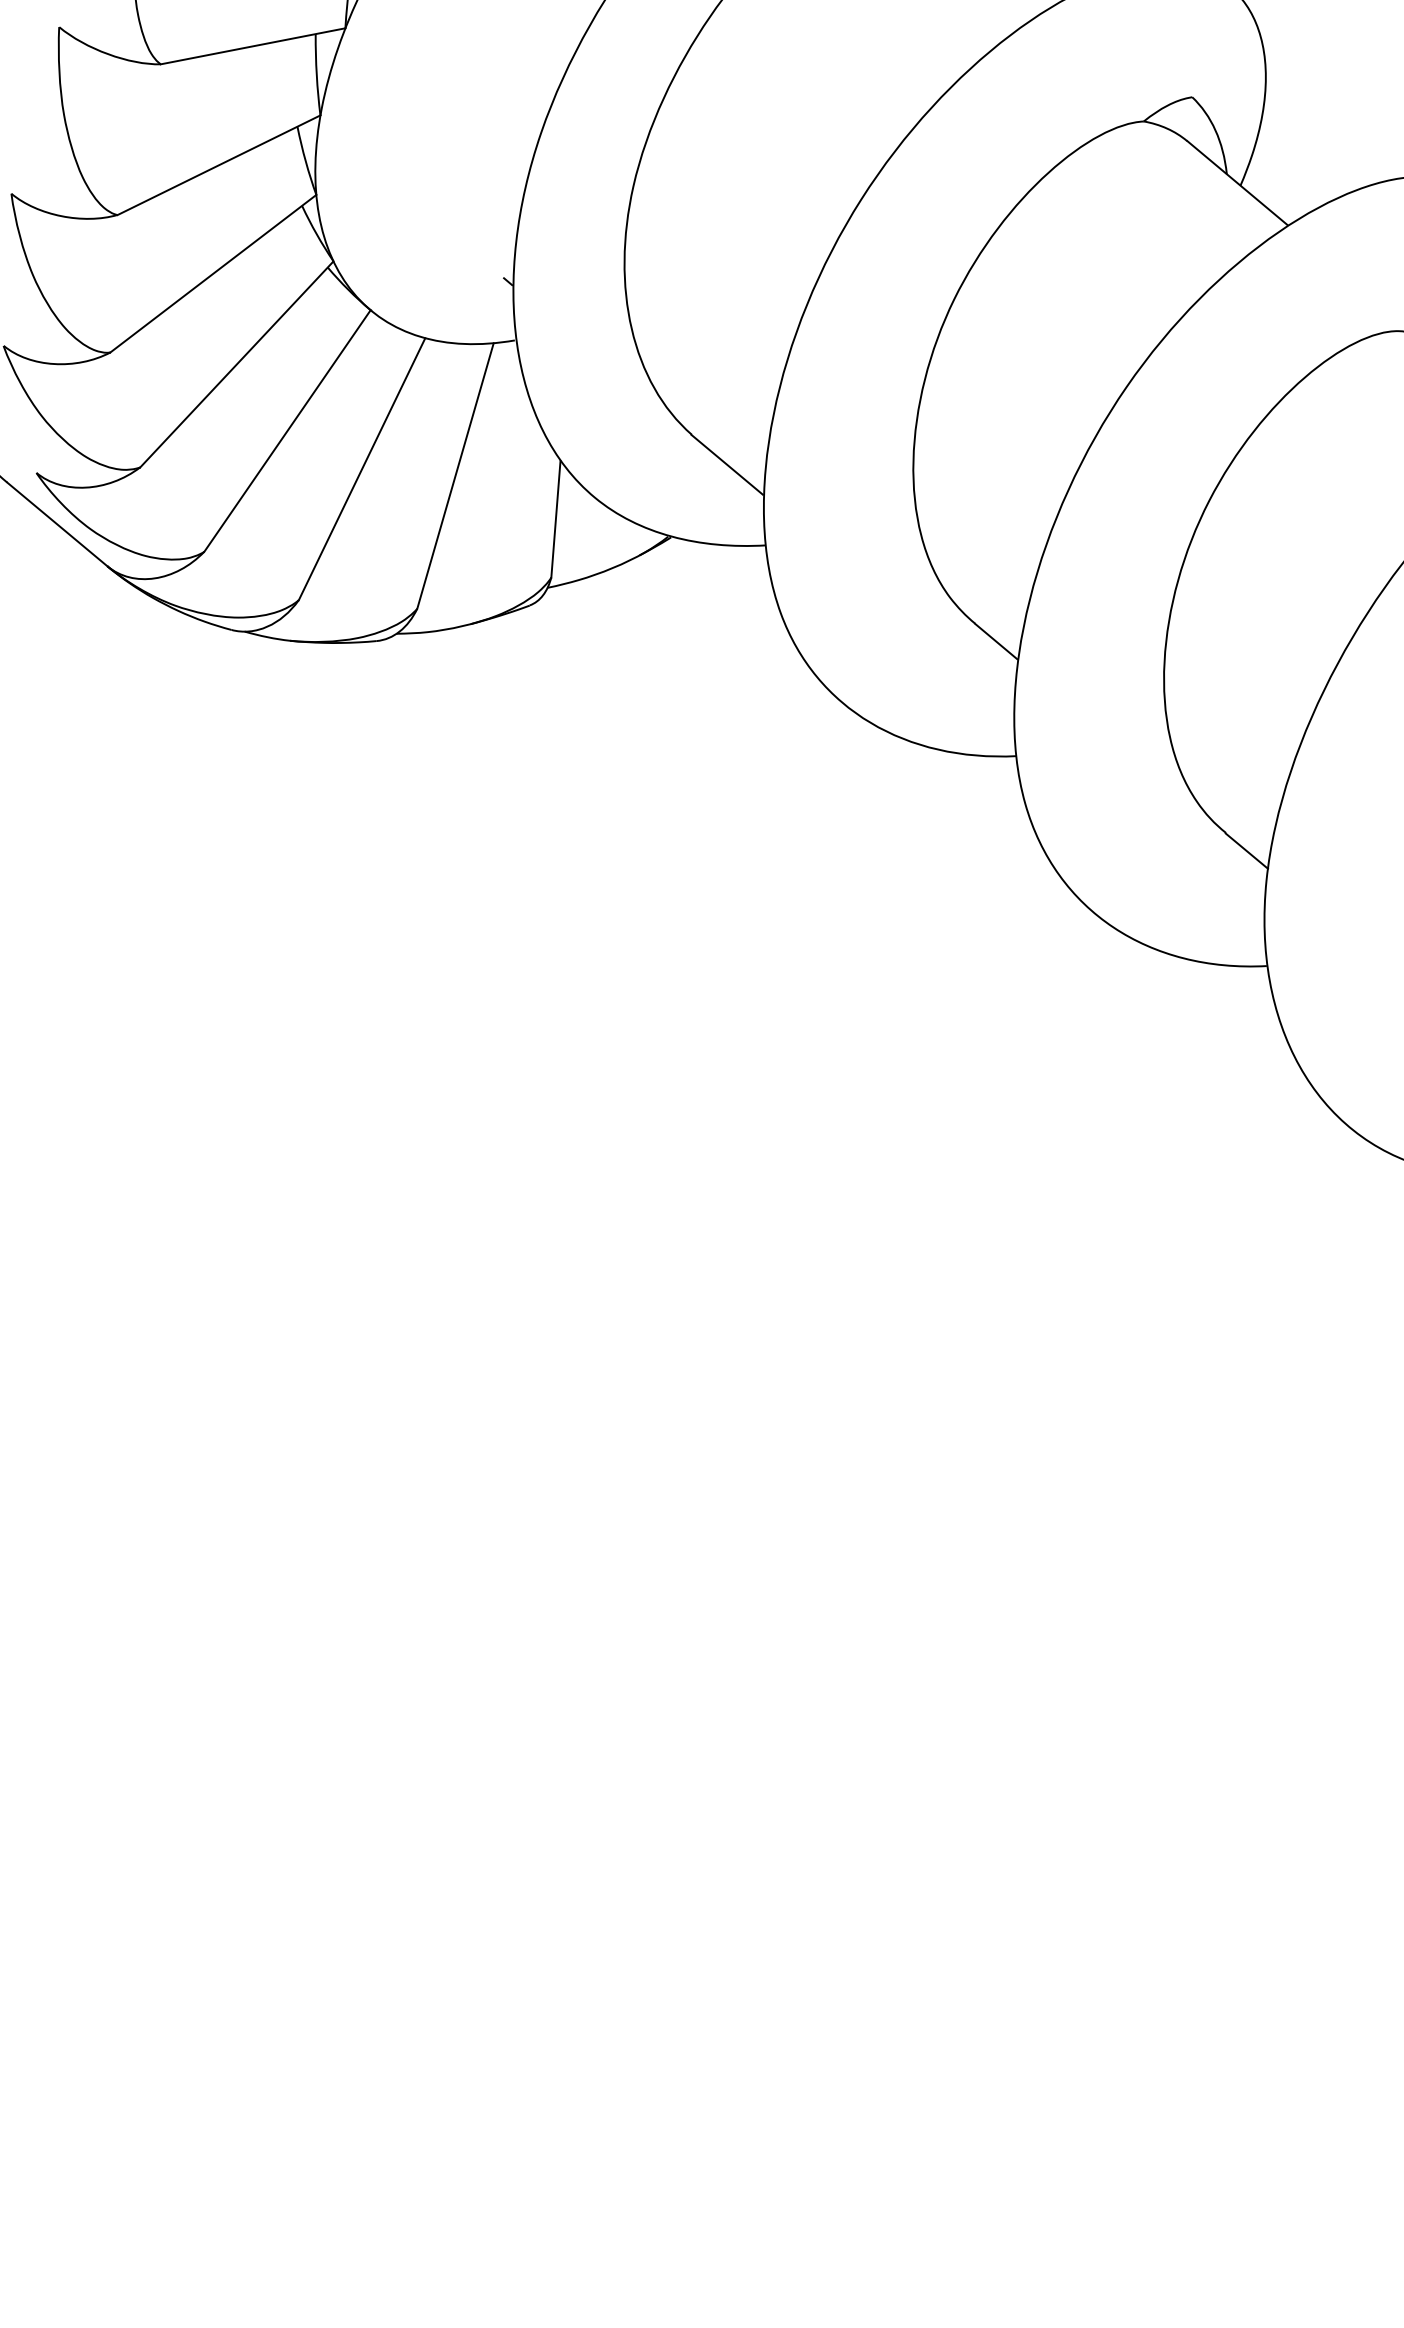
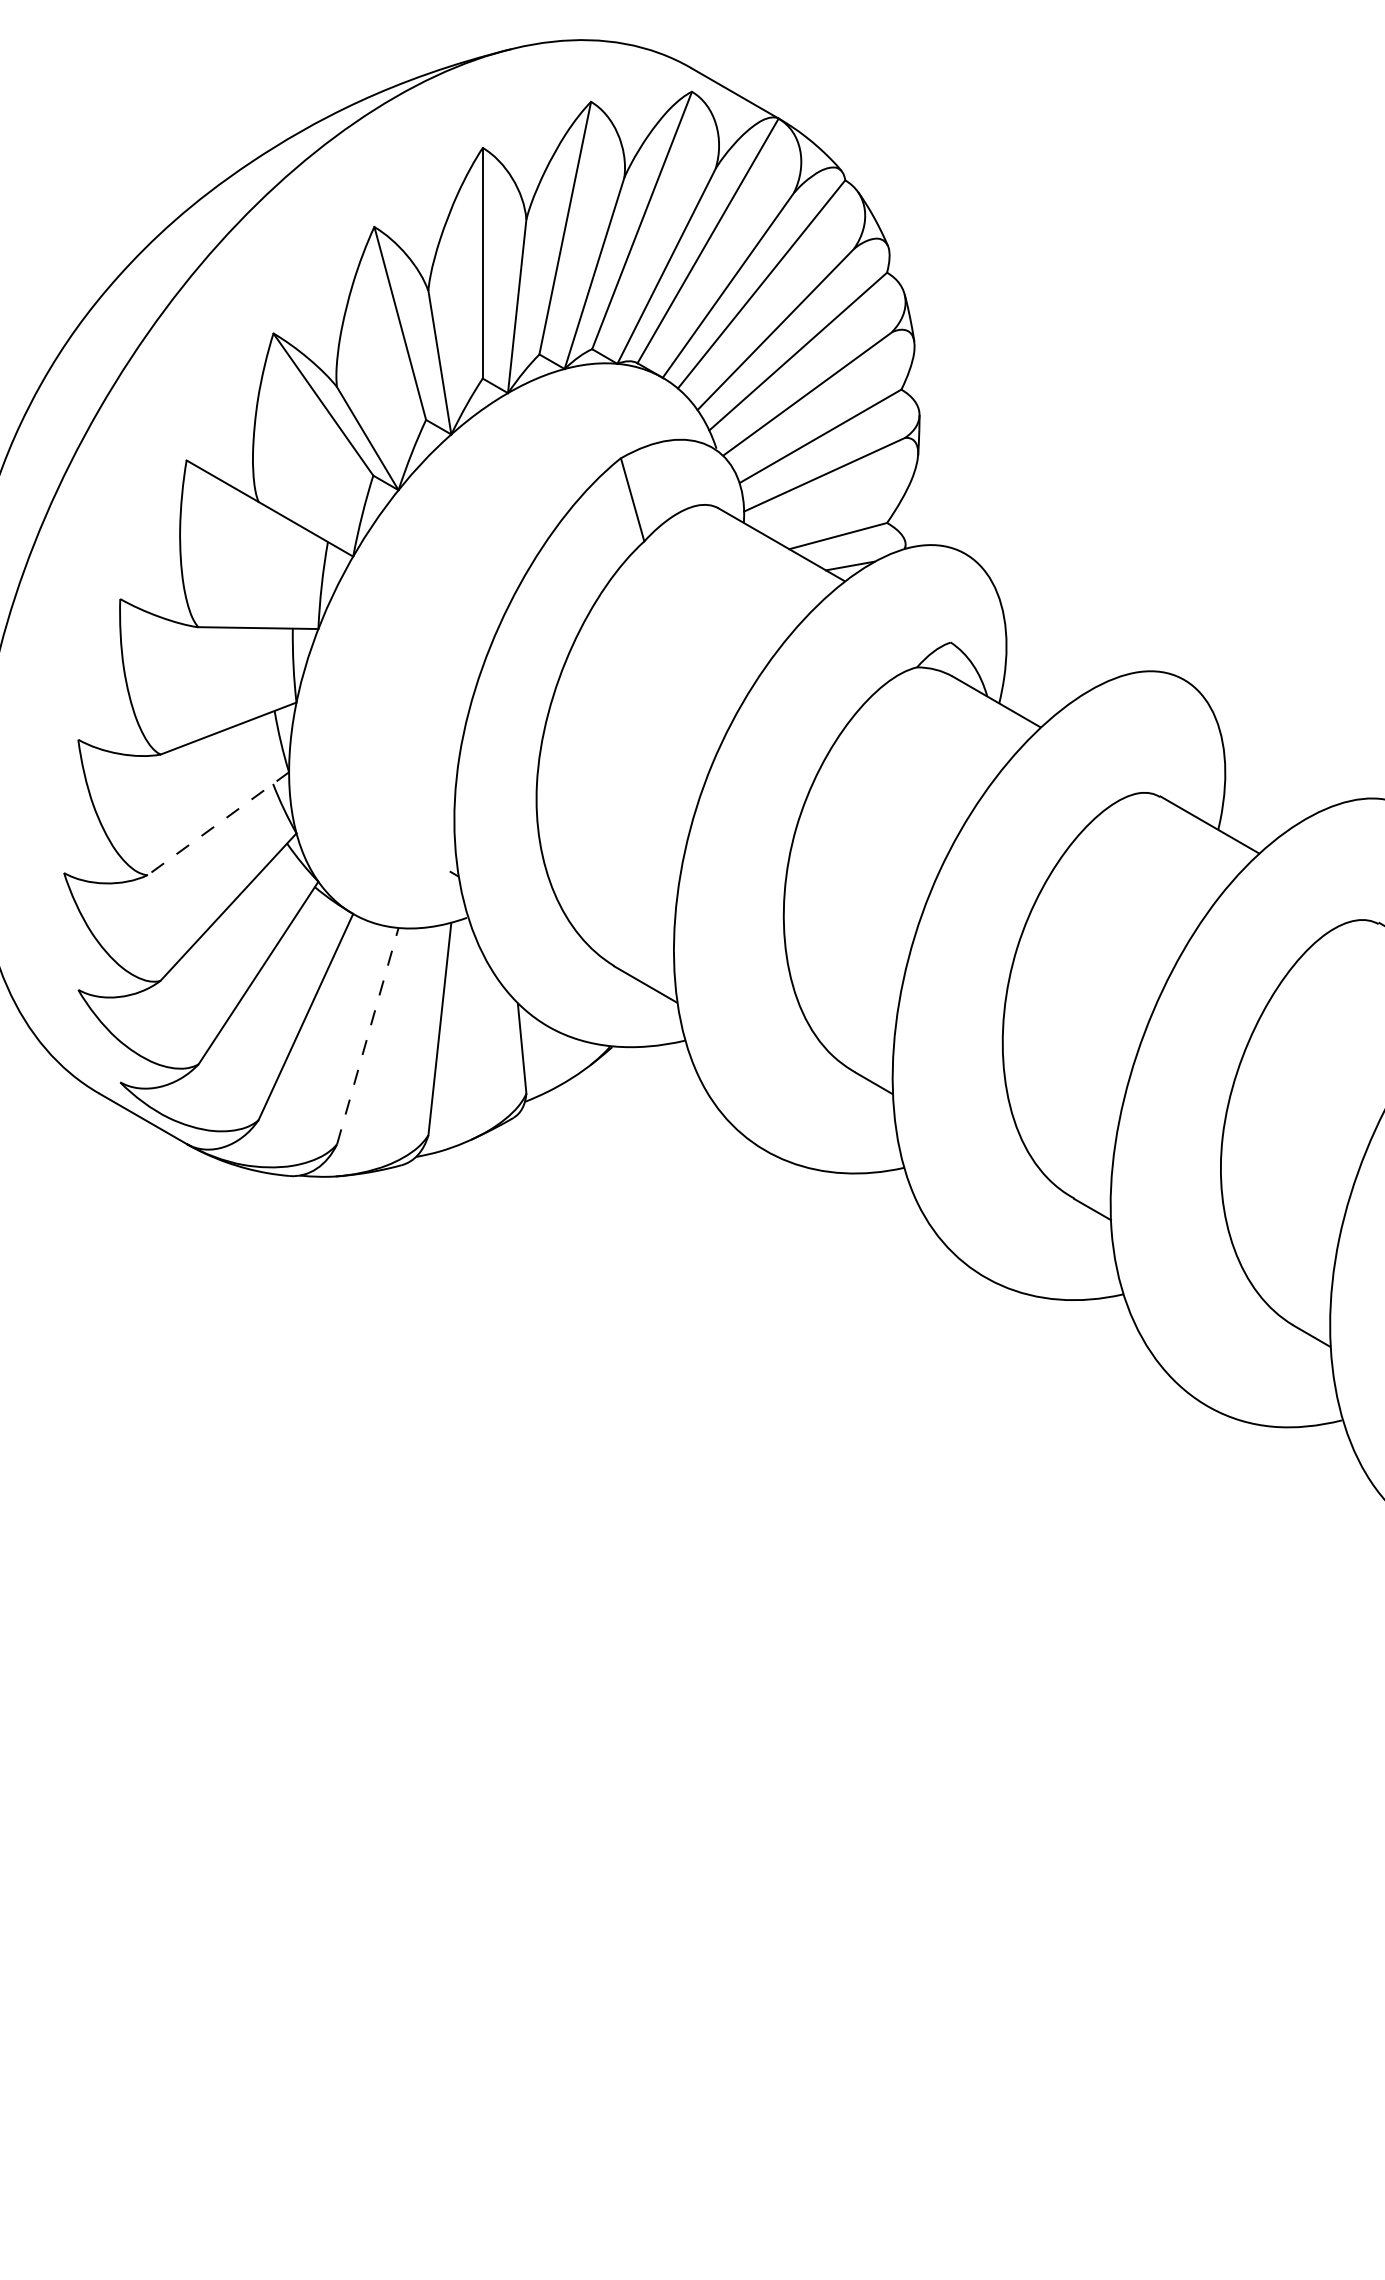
line: (219, 165) -> (218, 823), solid -> dashed
line: (361, 468) -> (367, 1035), solid -> dashed

